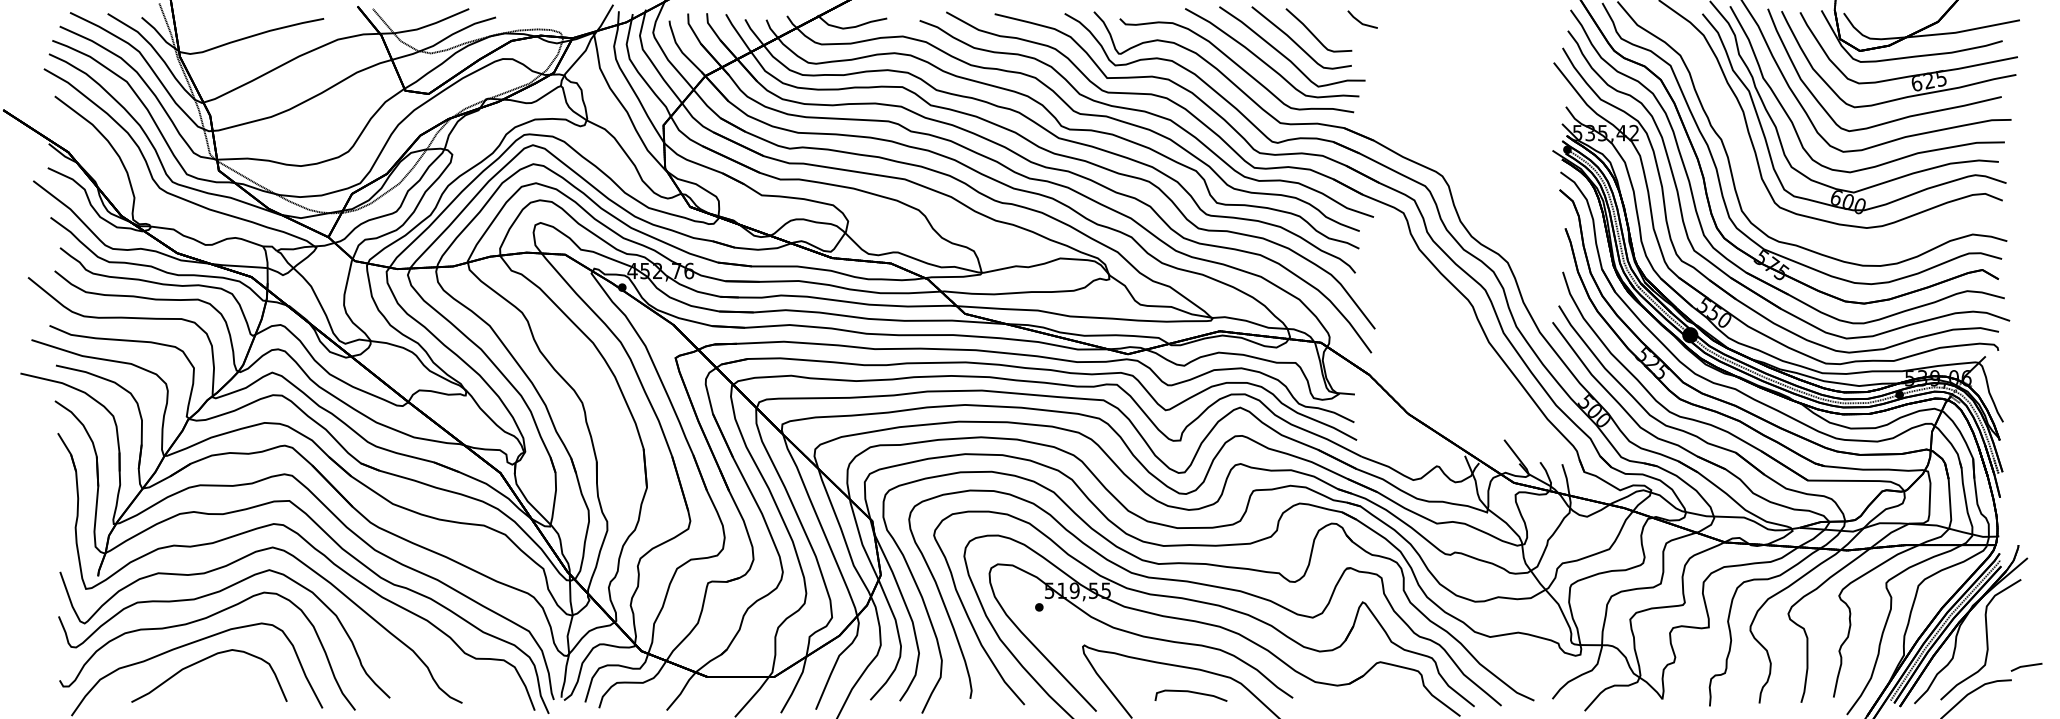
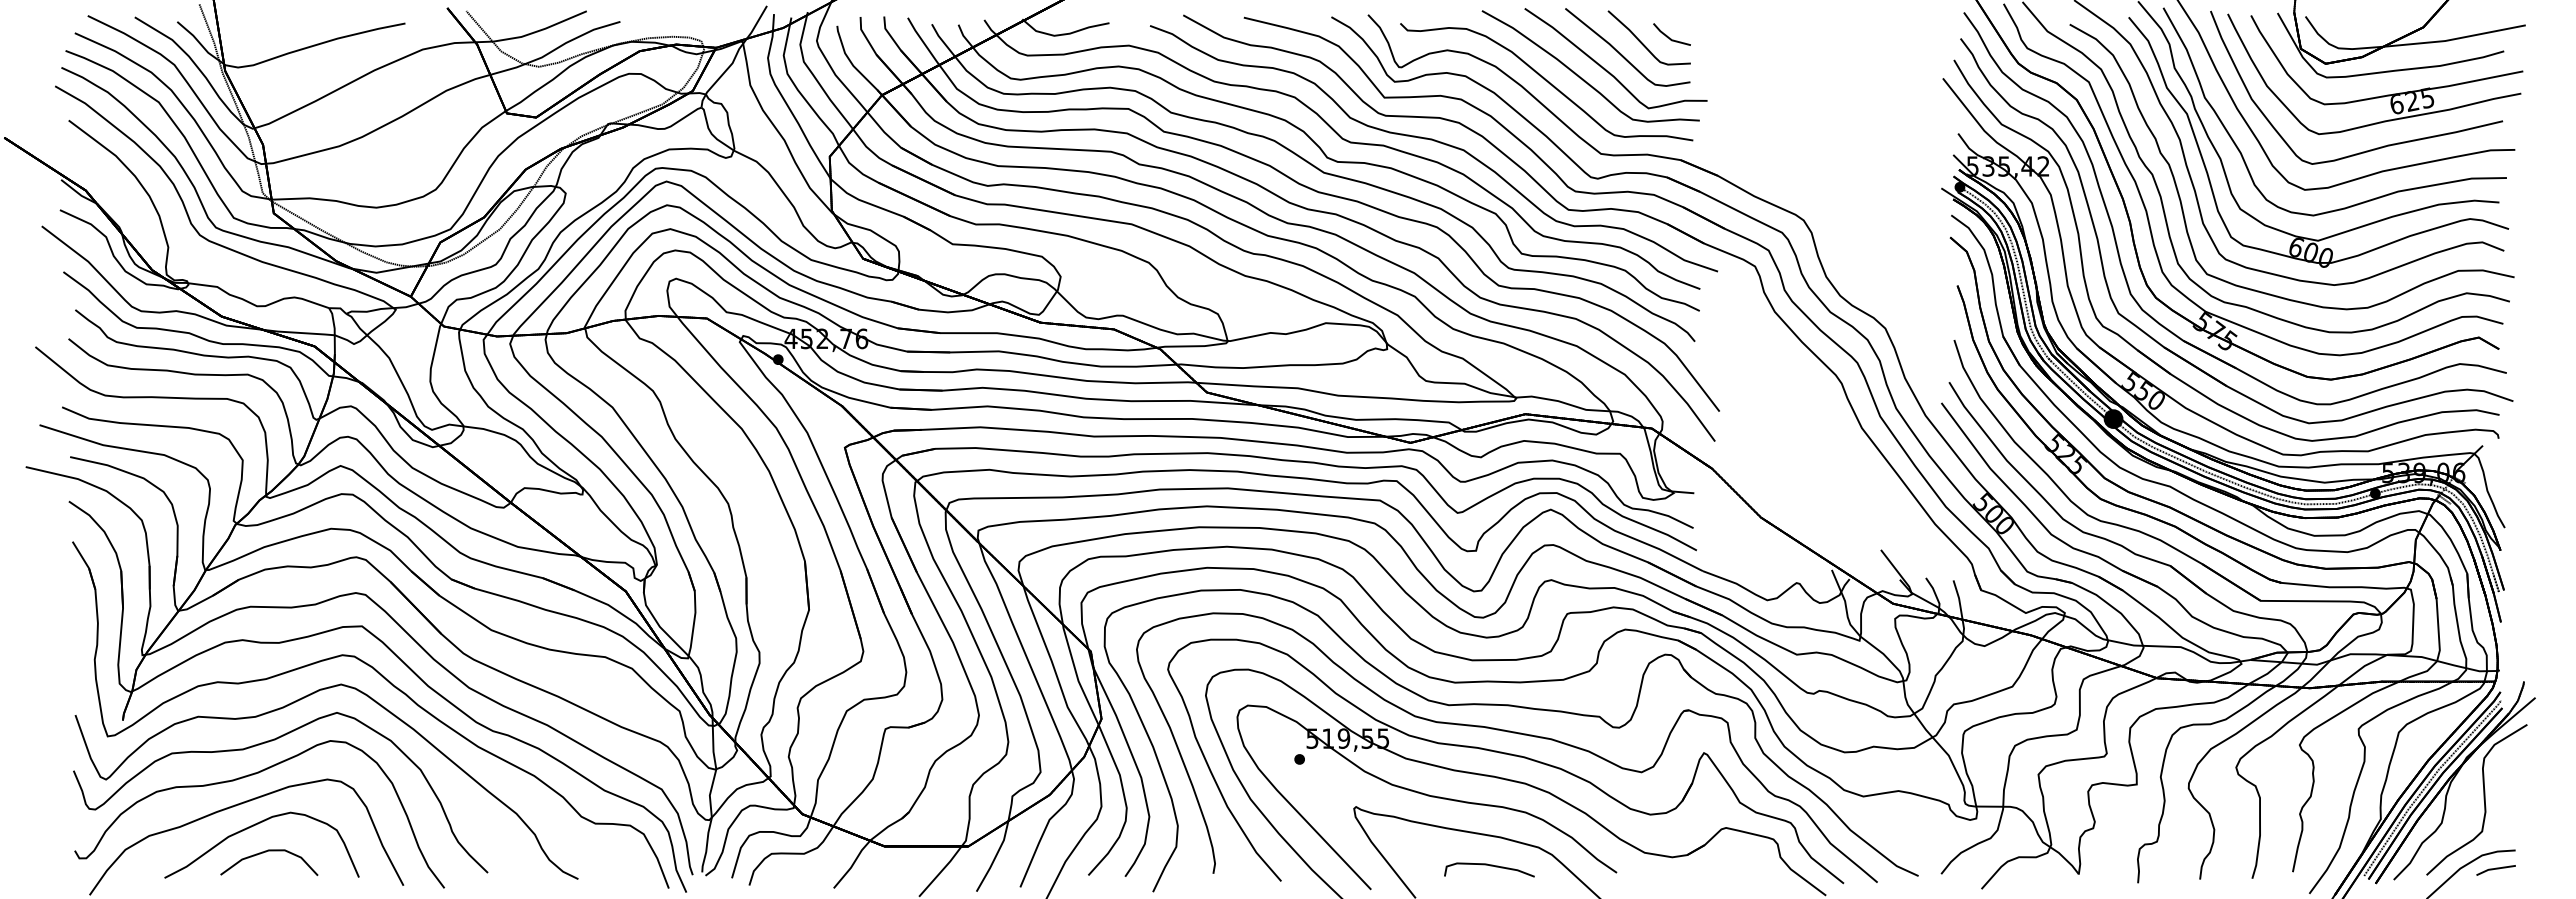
part: (1362, 19) -> (1671, 34), moved
part: (1743, 157) -> (2180, 196), added
part: (2026, 667) -> (2495, 870), moved
part: (213, 681) -> (266, 852), added

